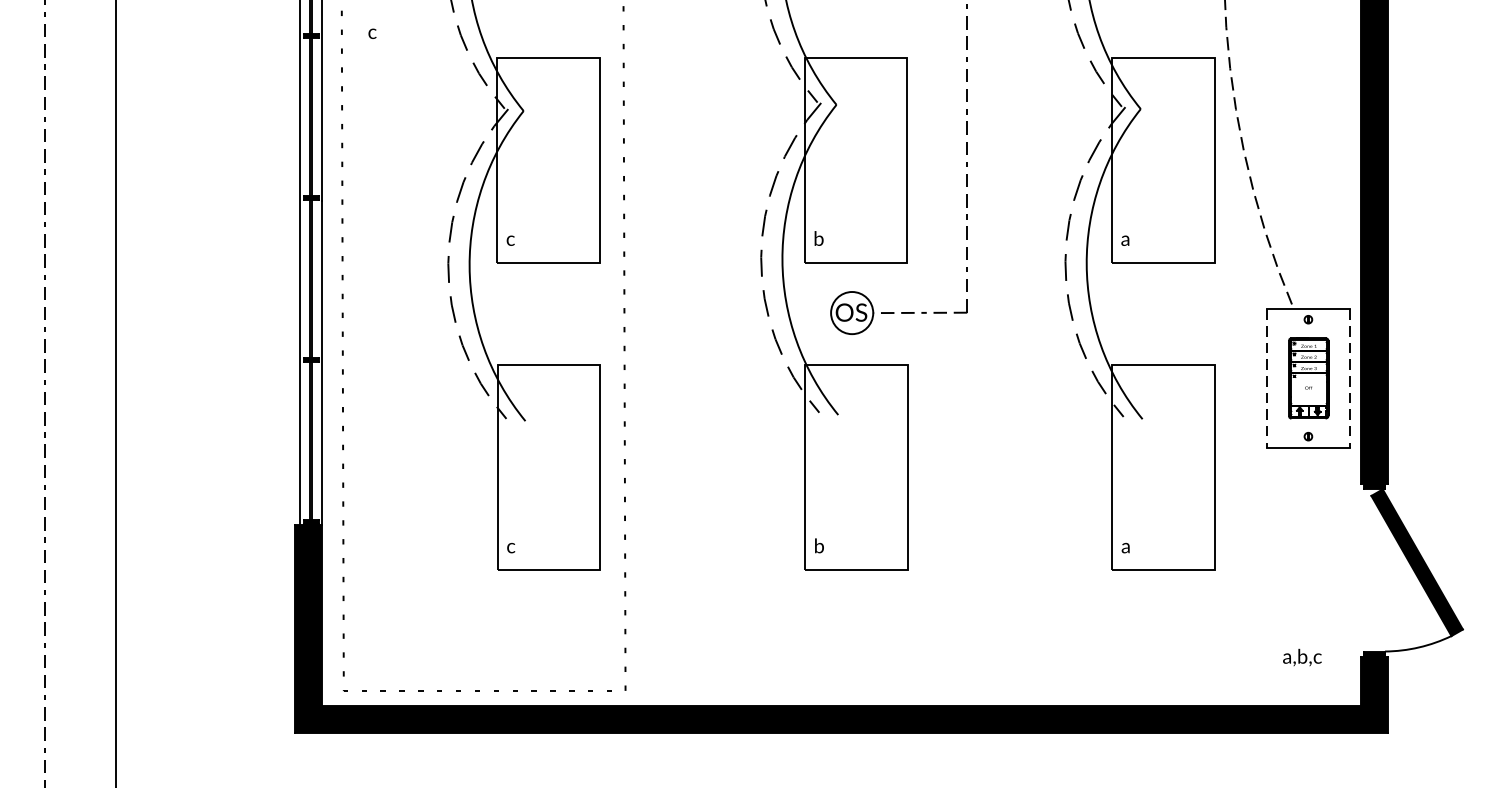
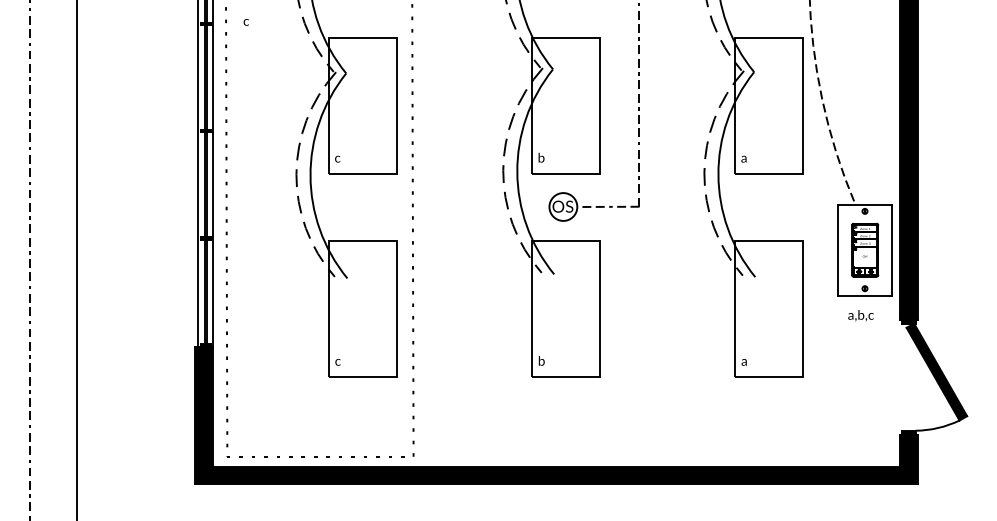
line: (1266, 378) -> (837, 250), dashed -> solid
line: (1350, 378) -> (892, 250), dashed -> solid
text: (1301, 657) -> (860, 315), moved

